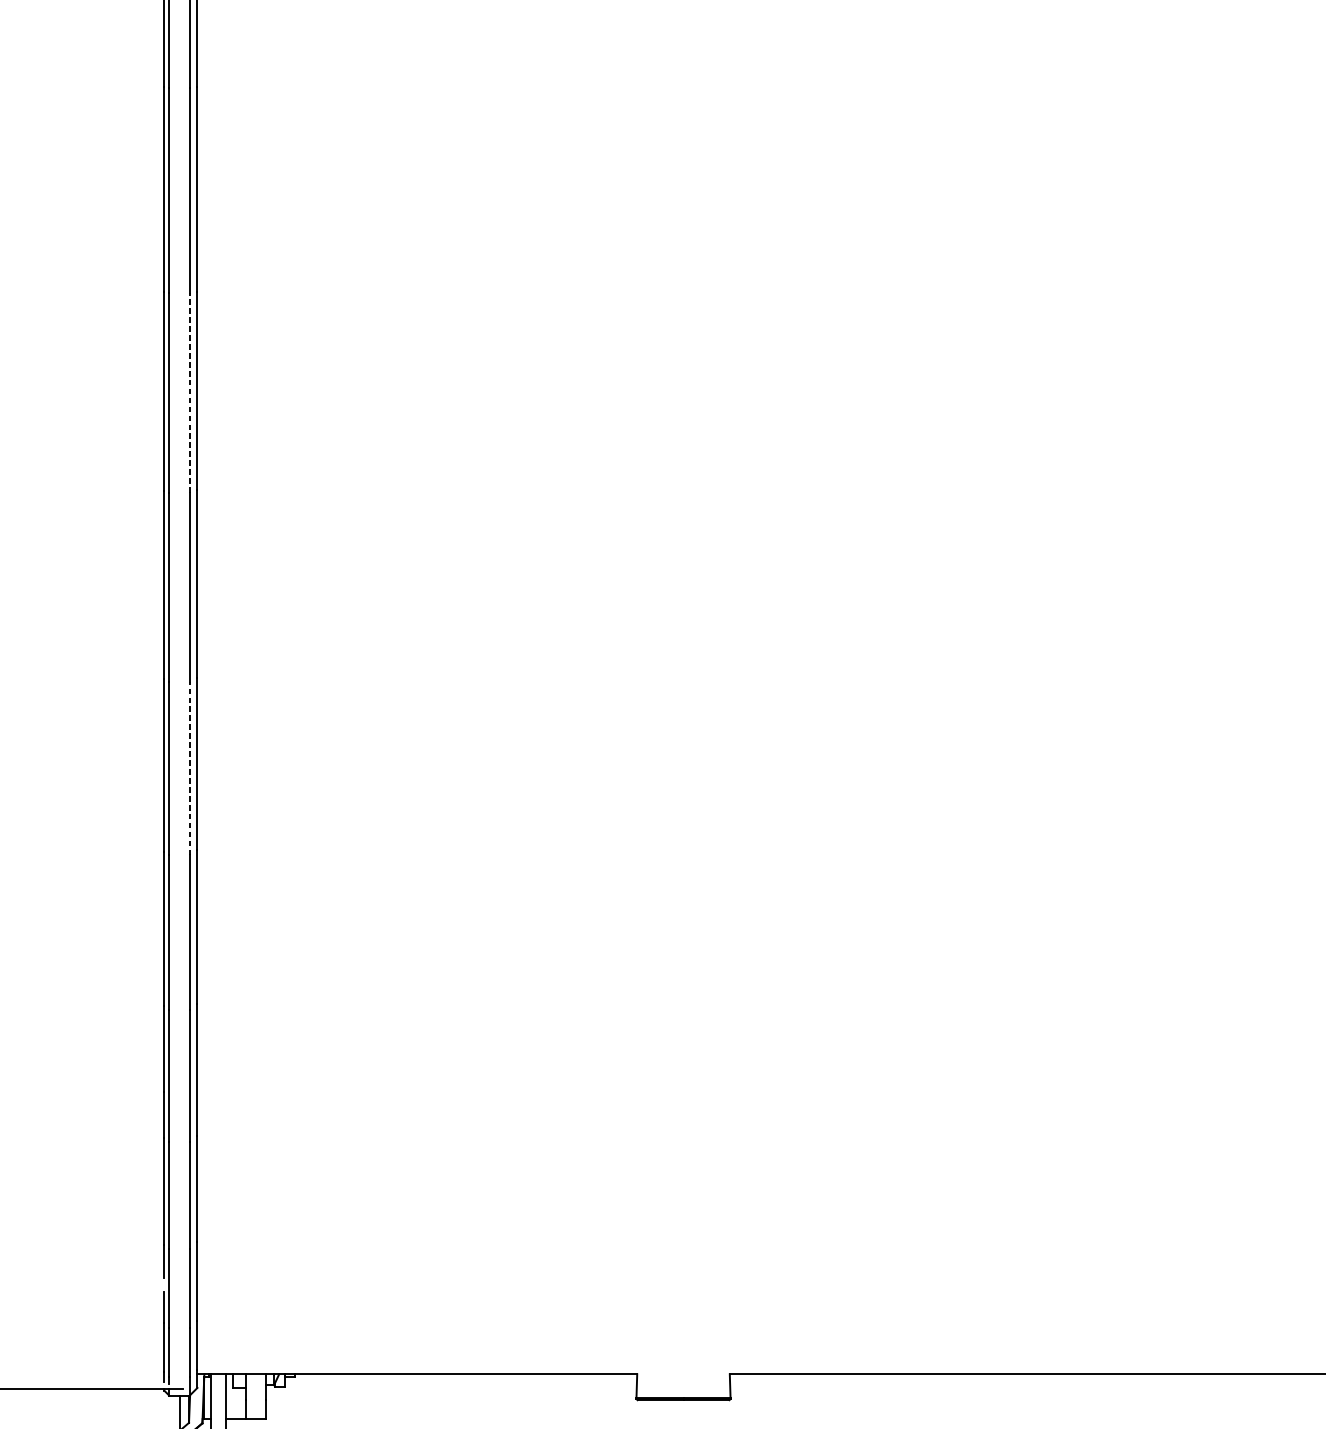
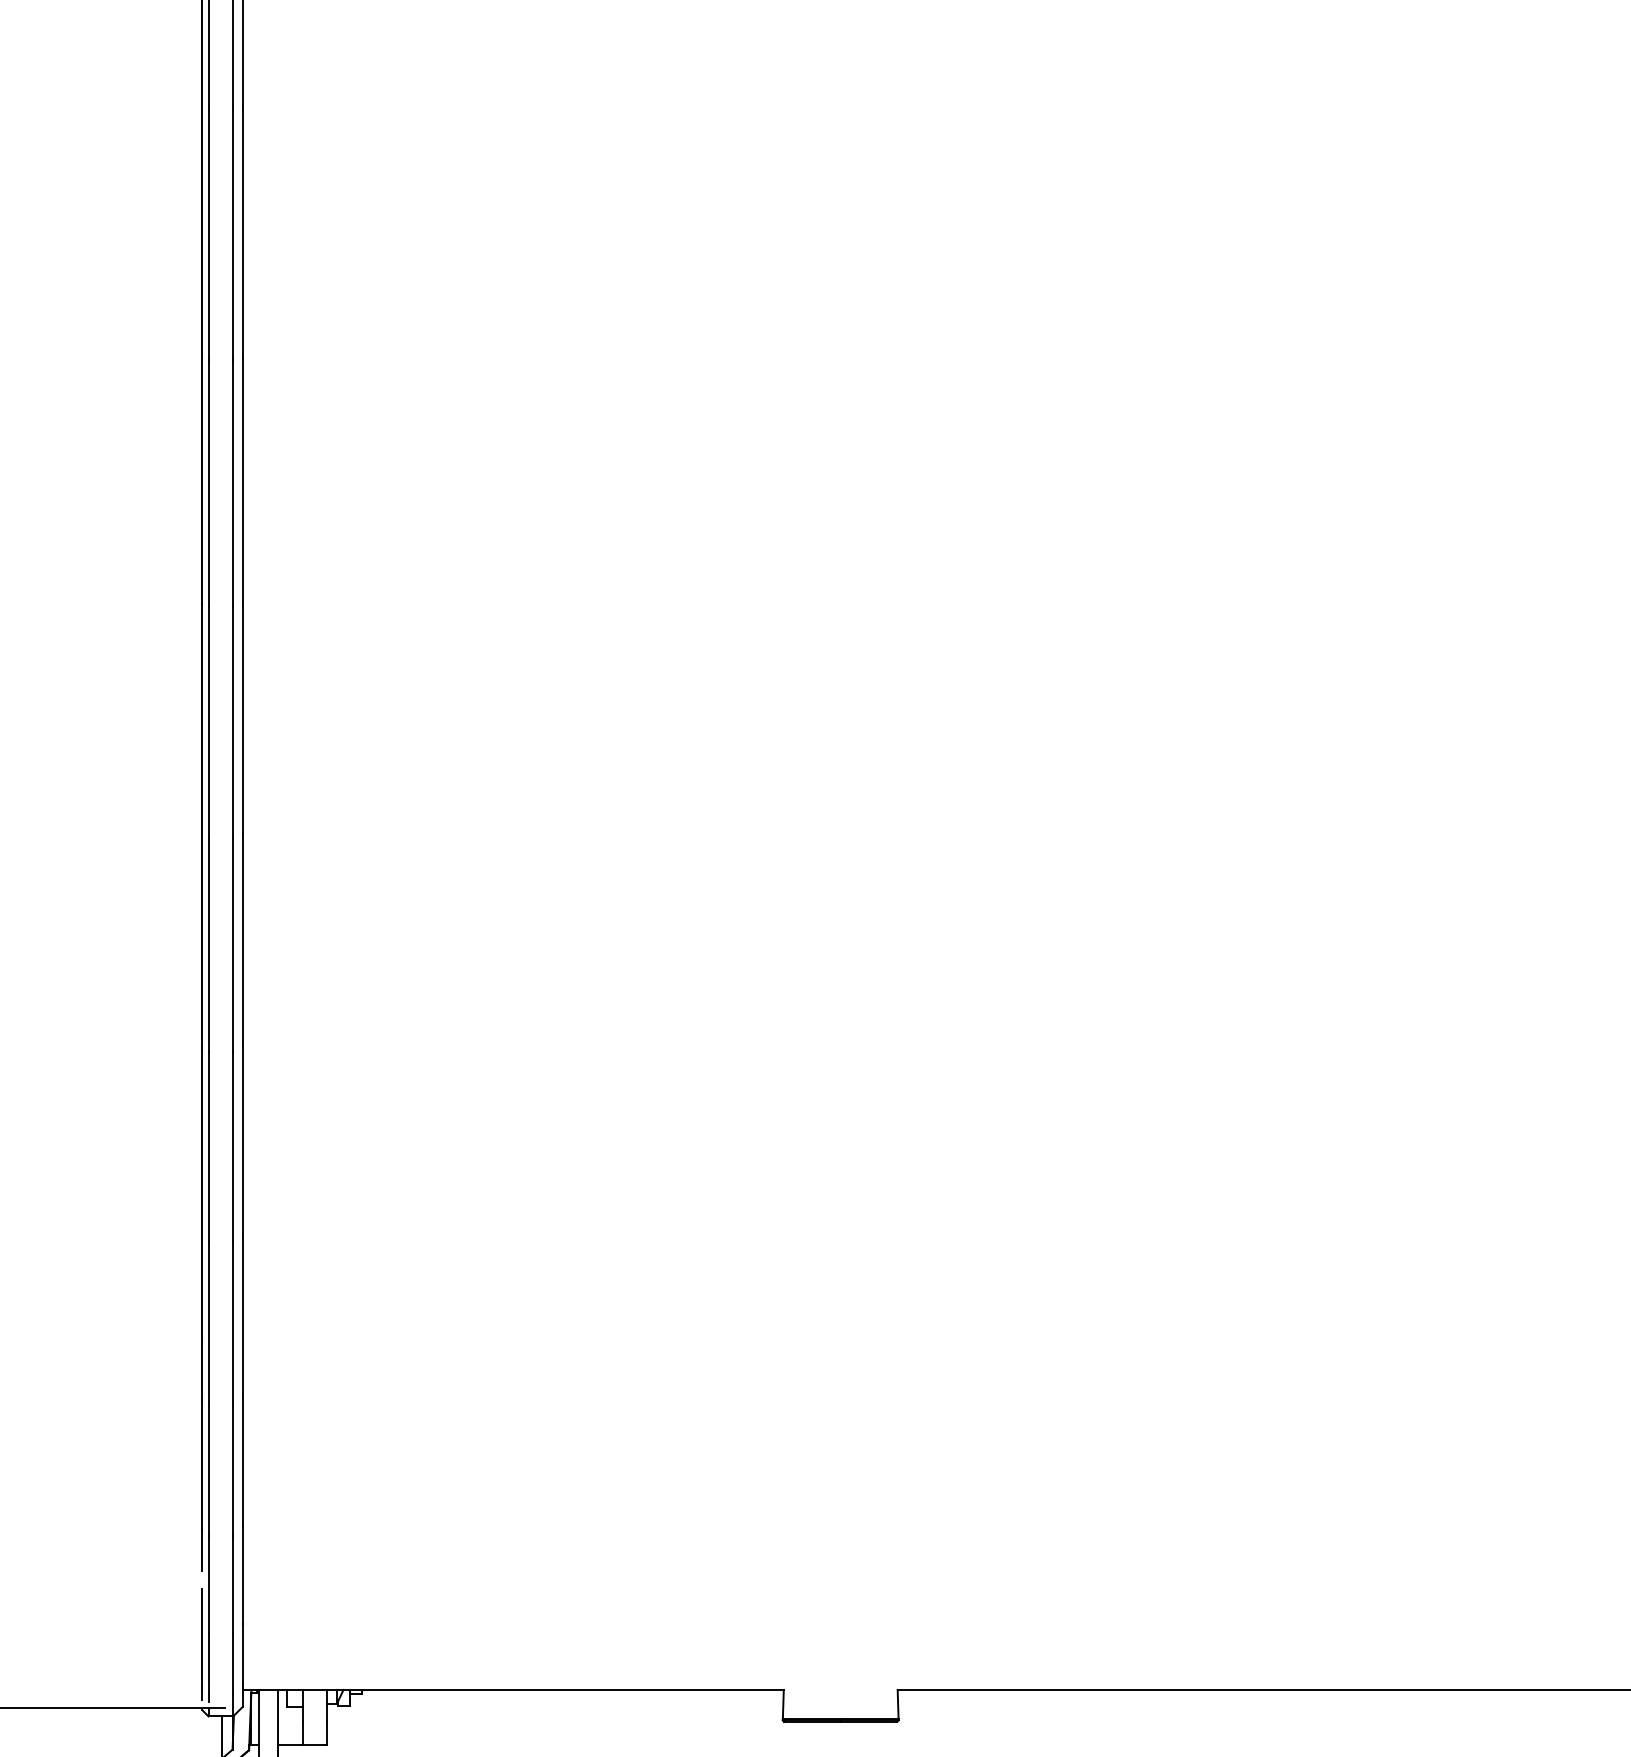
line: (189, 393) -> (233, 483), dashed -> solid
line: (189, 768) -> (233, 944), dashed -> solid

